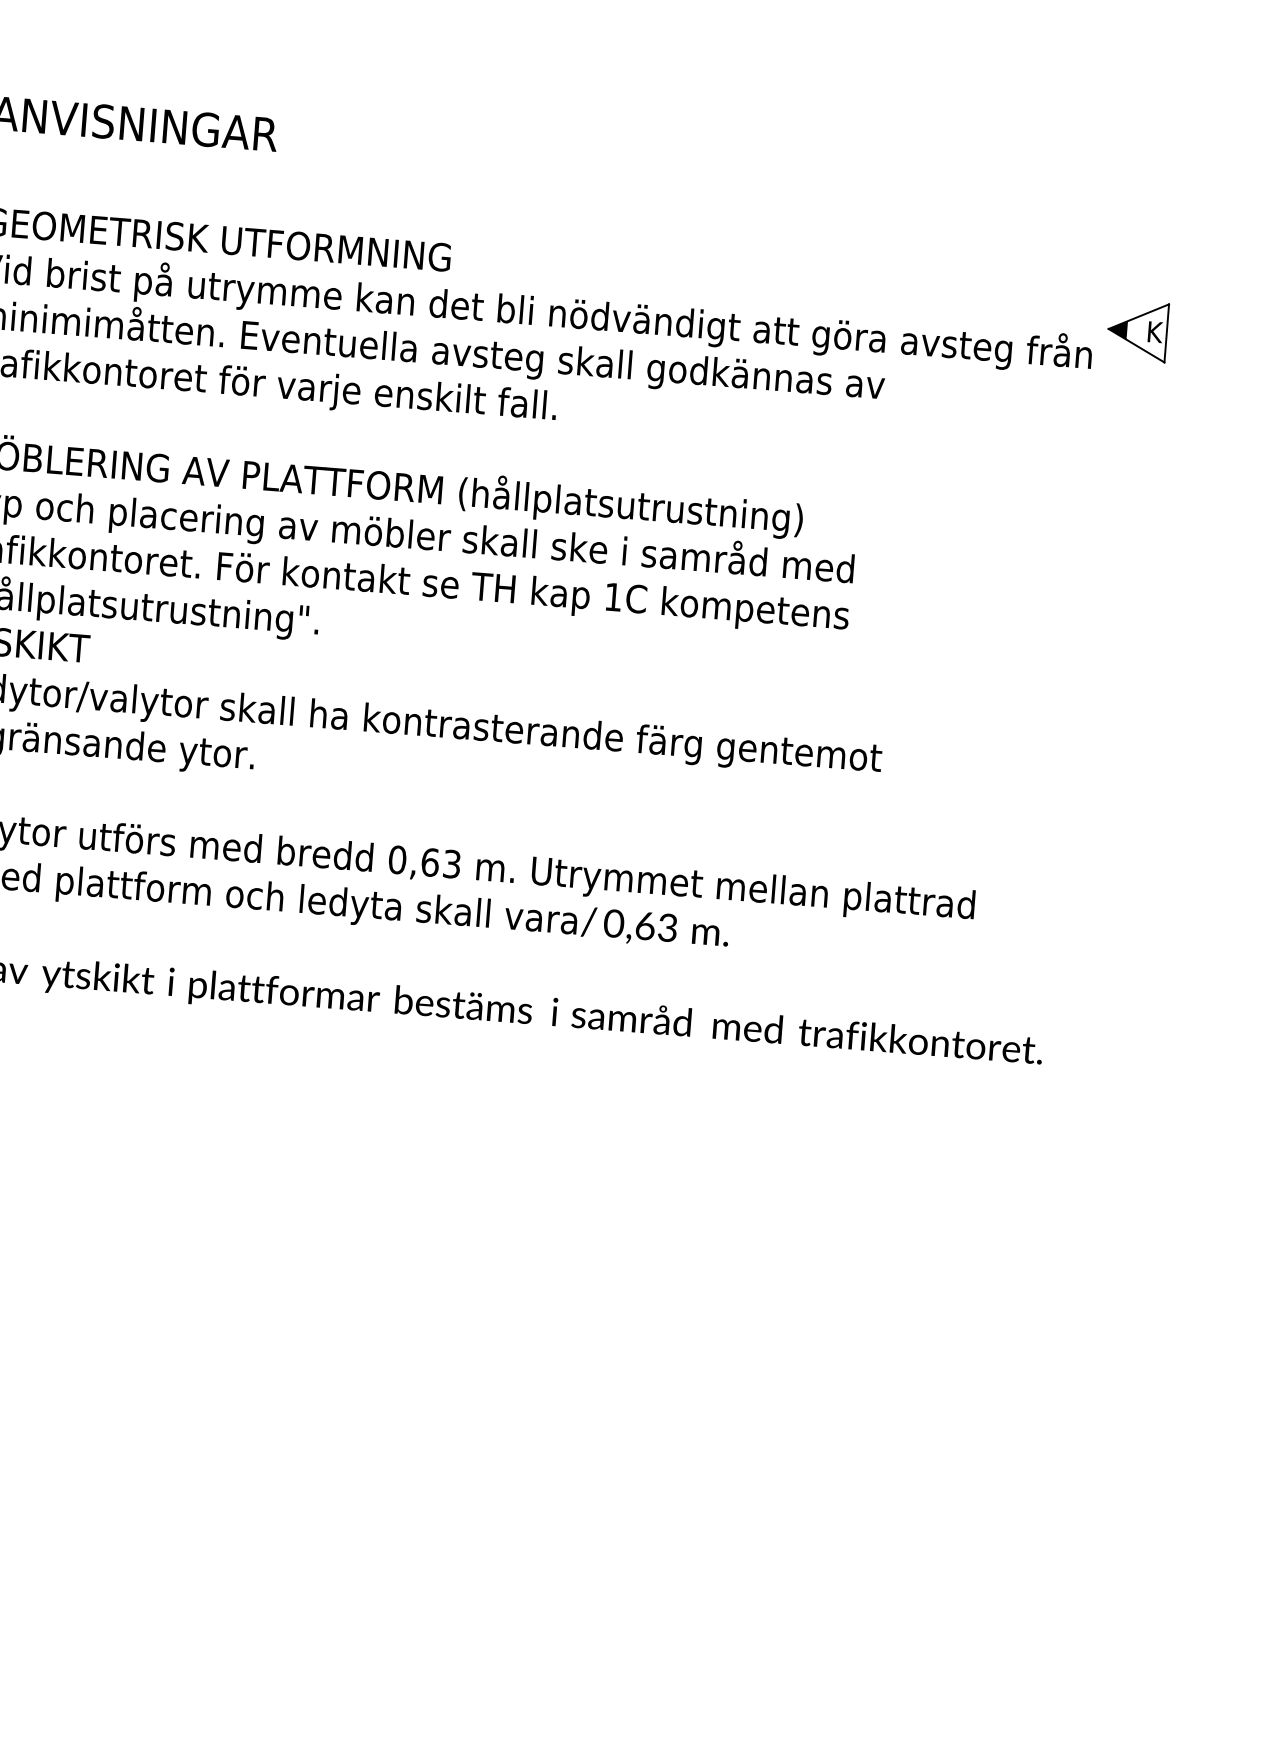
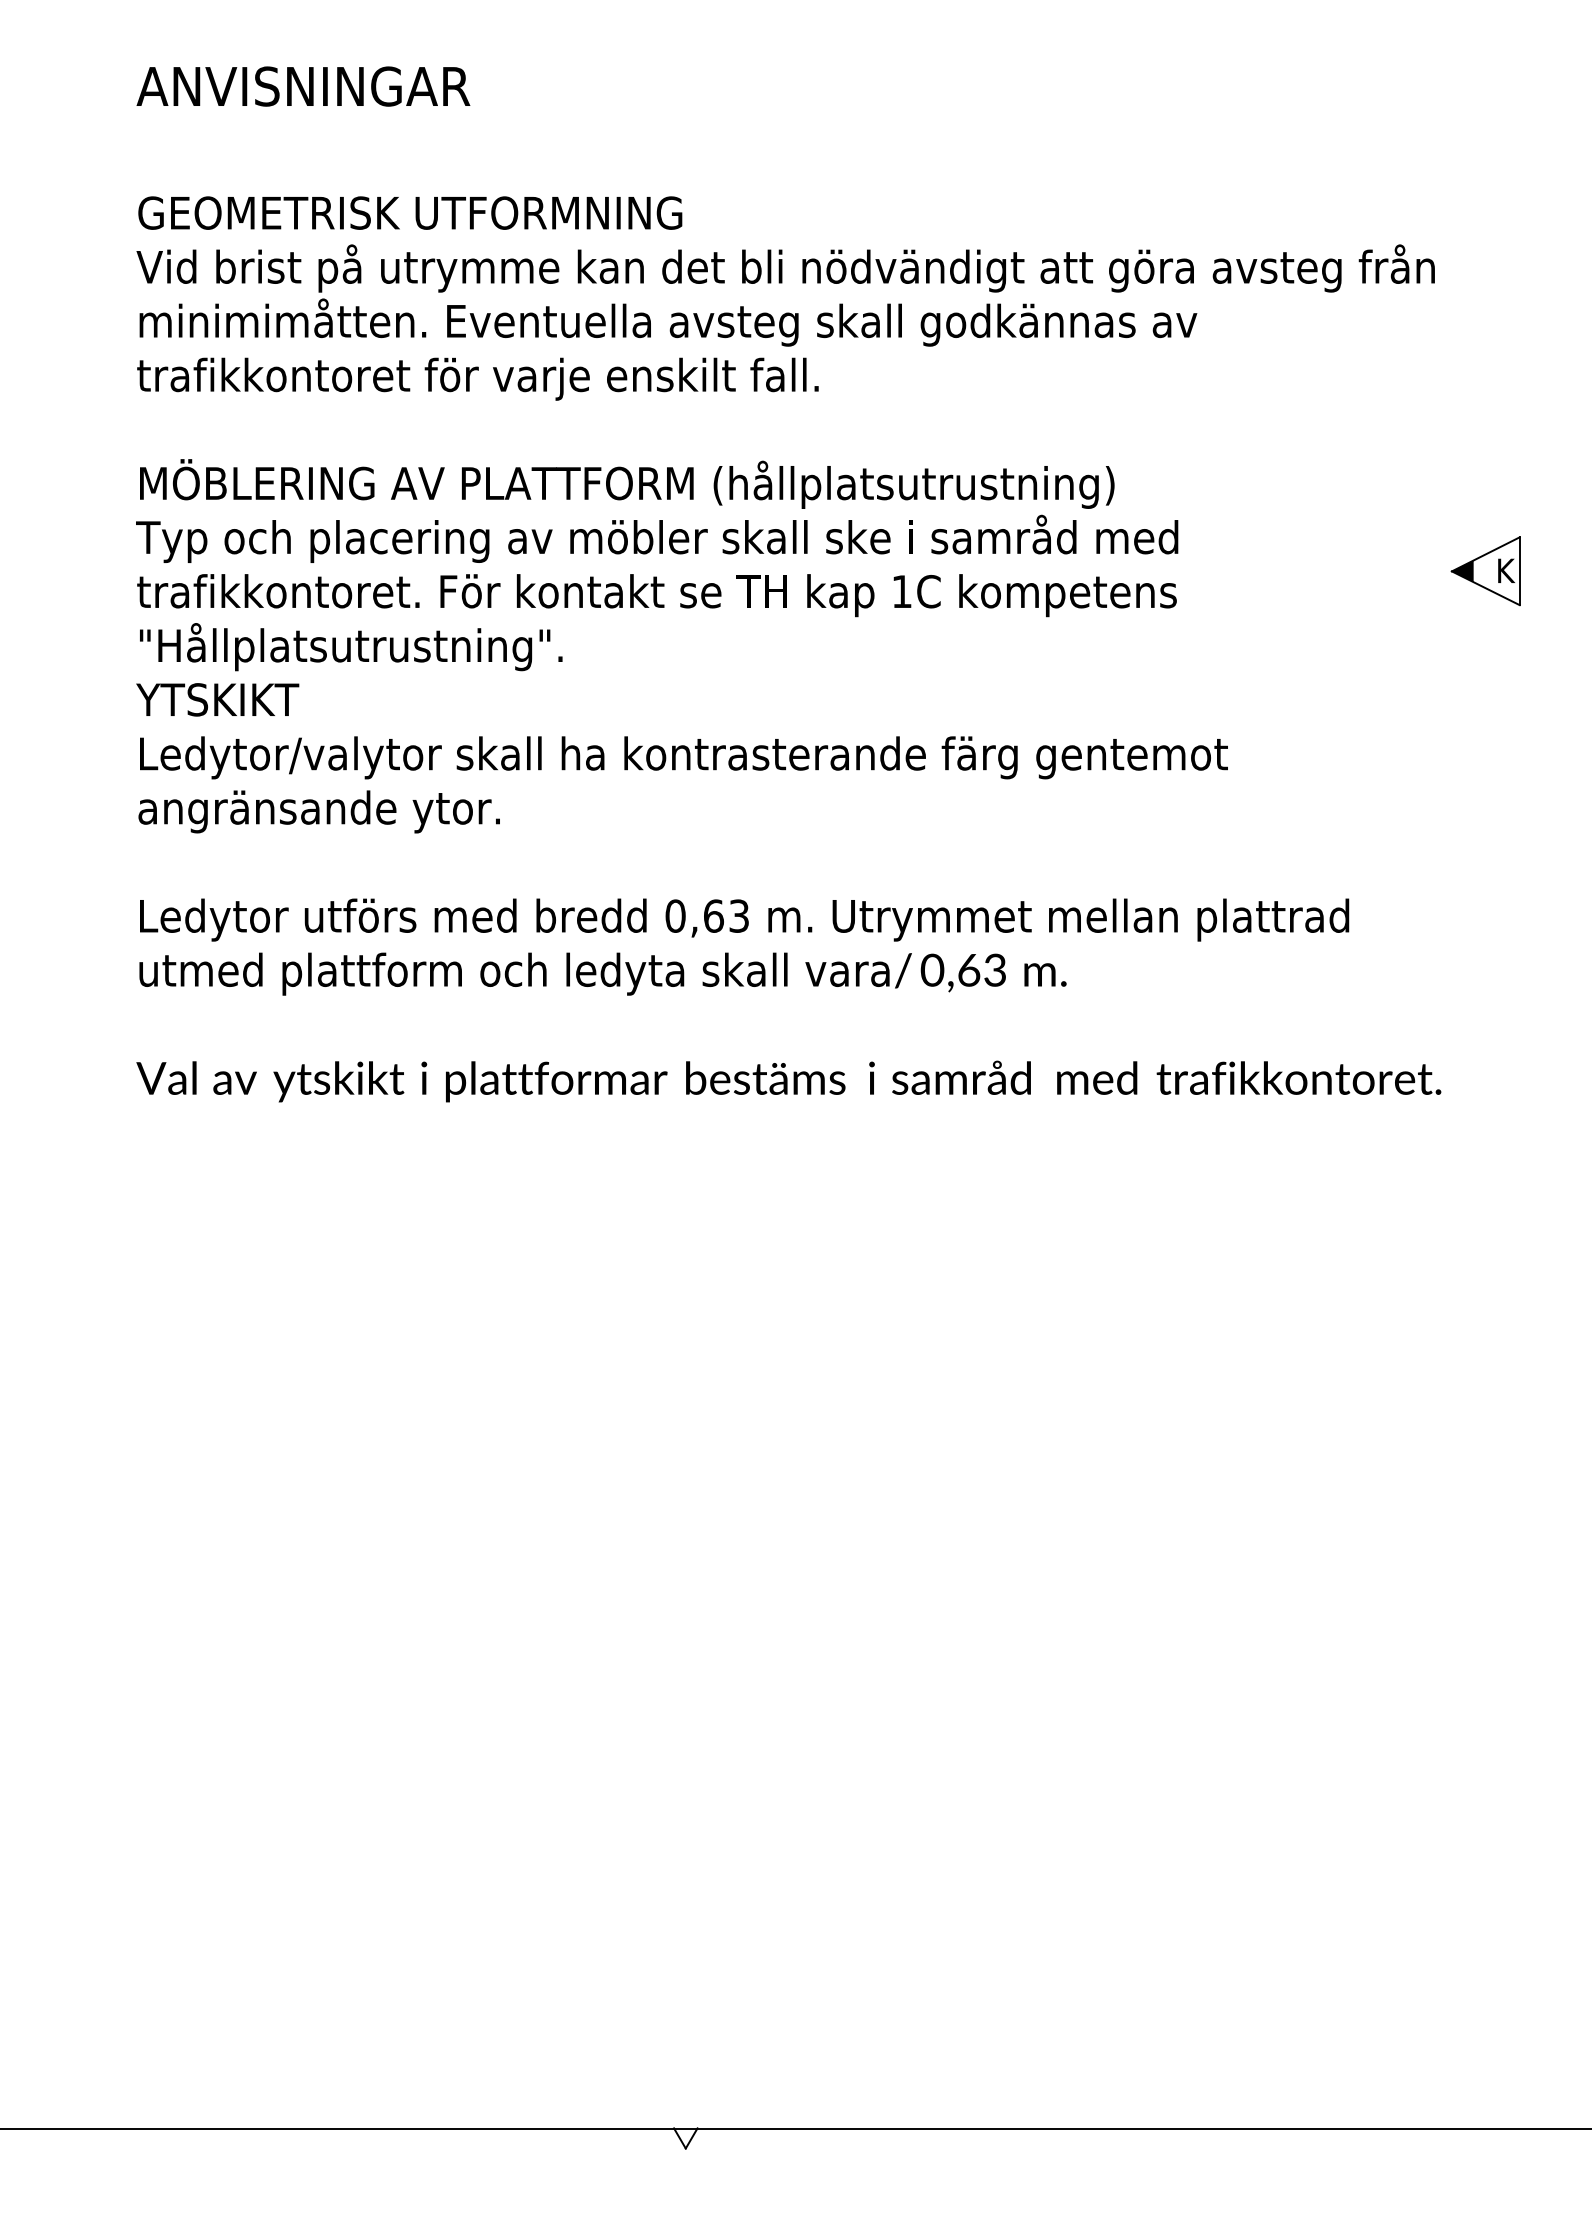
part: (1137, 331) -> (1485, 571), moved

